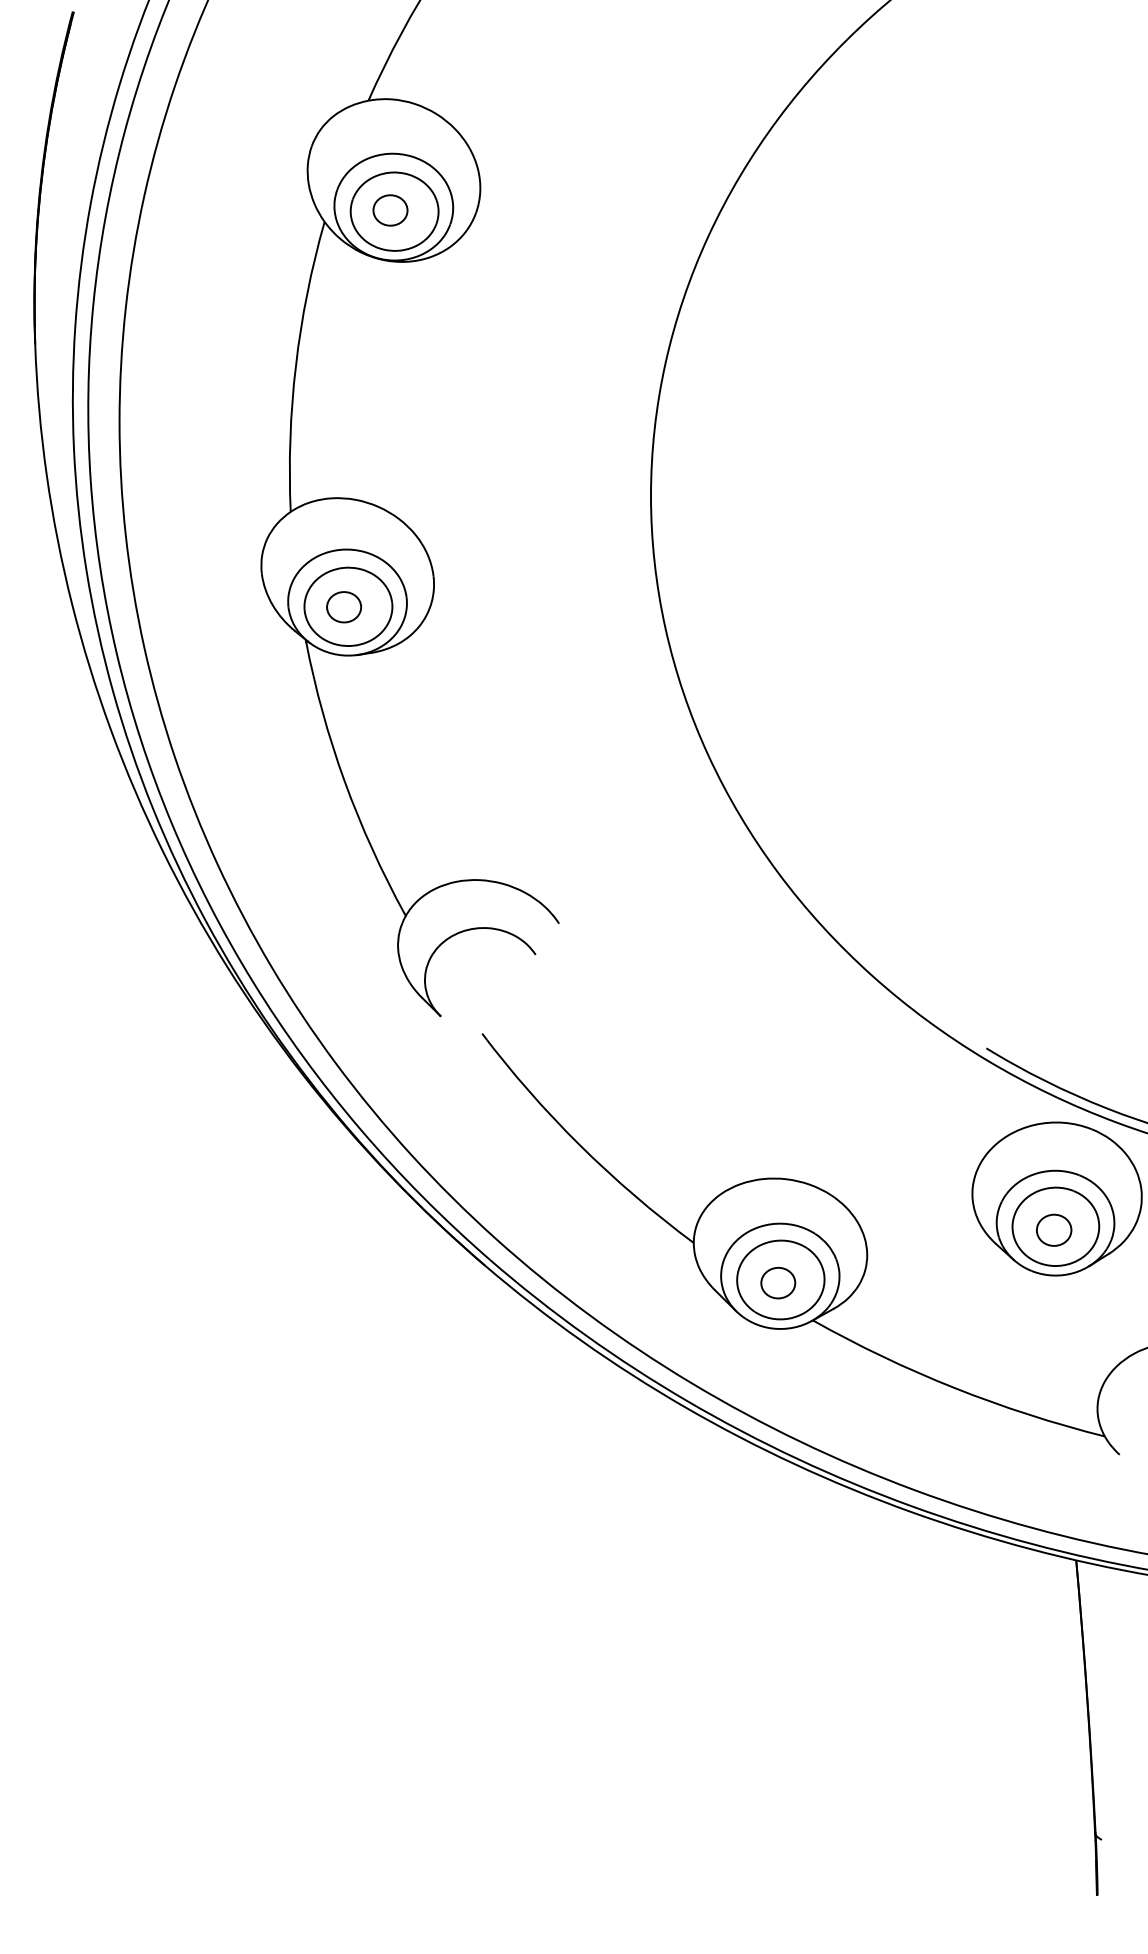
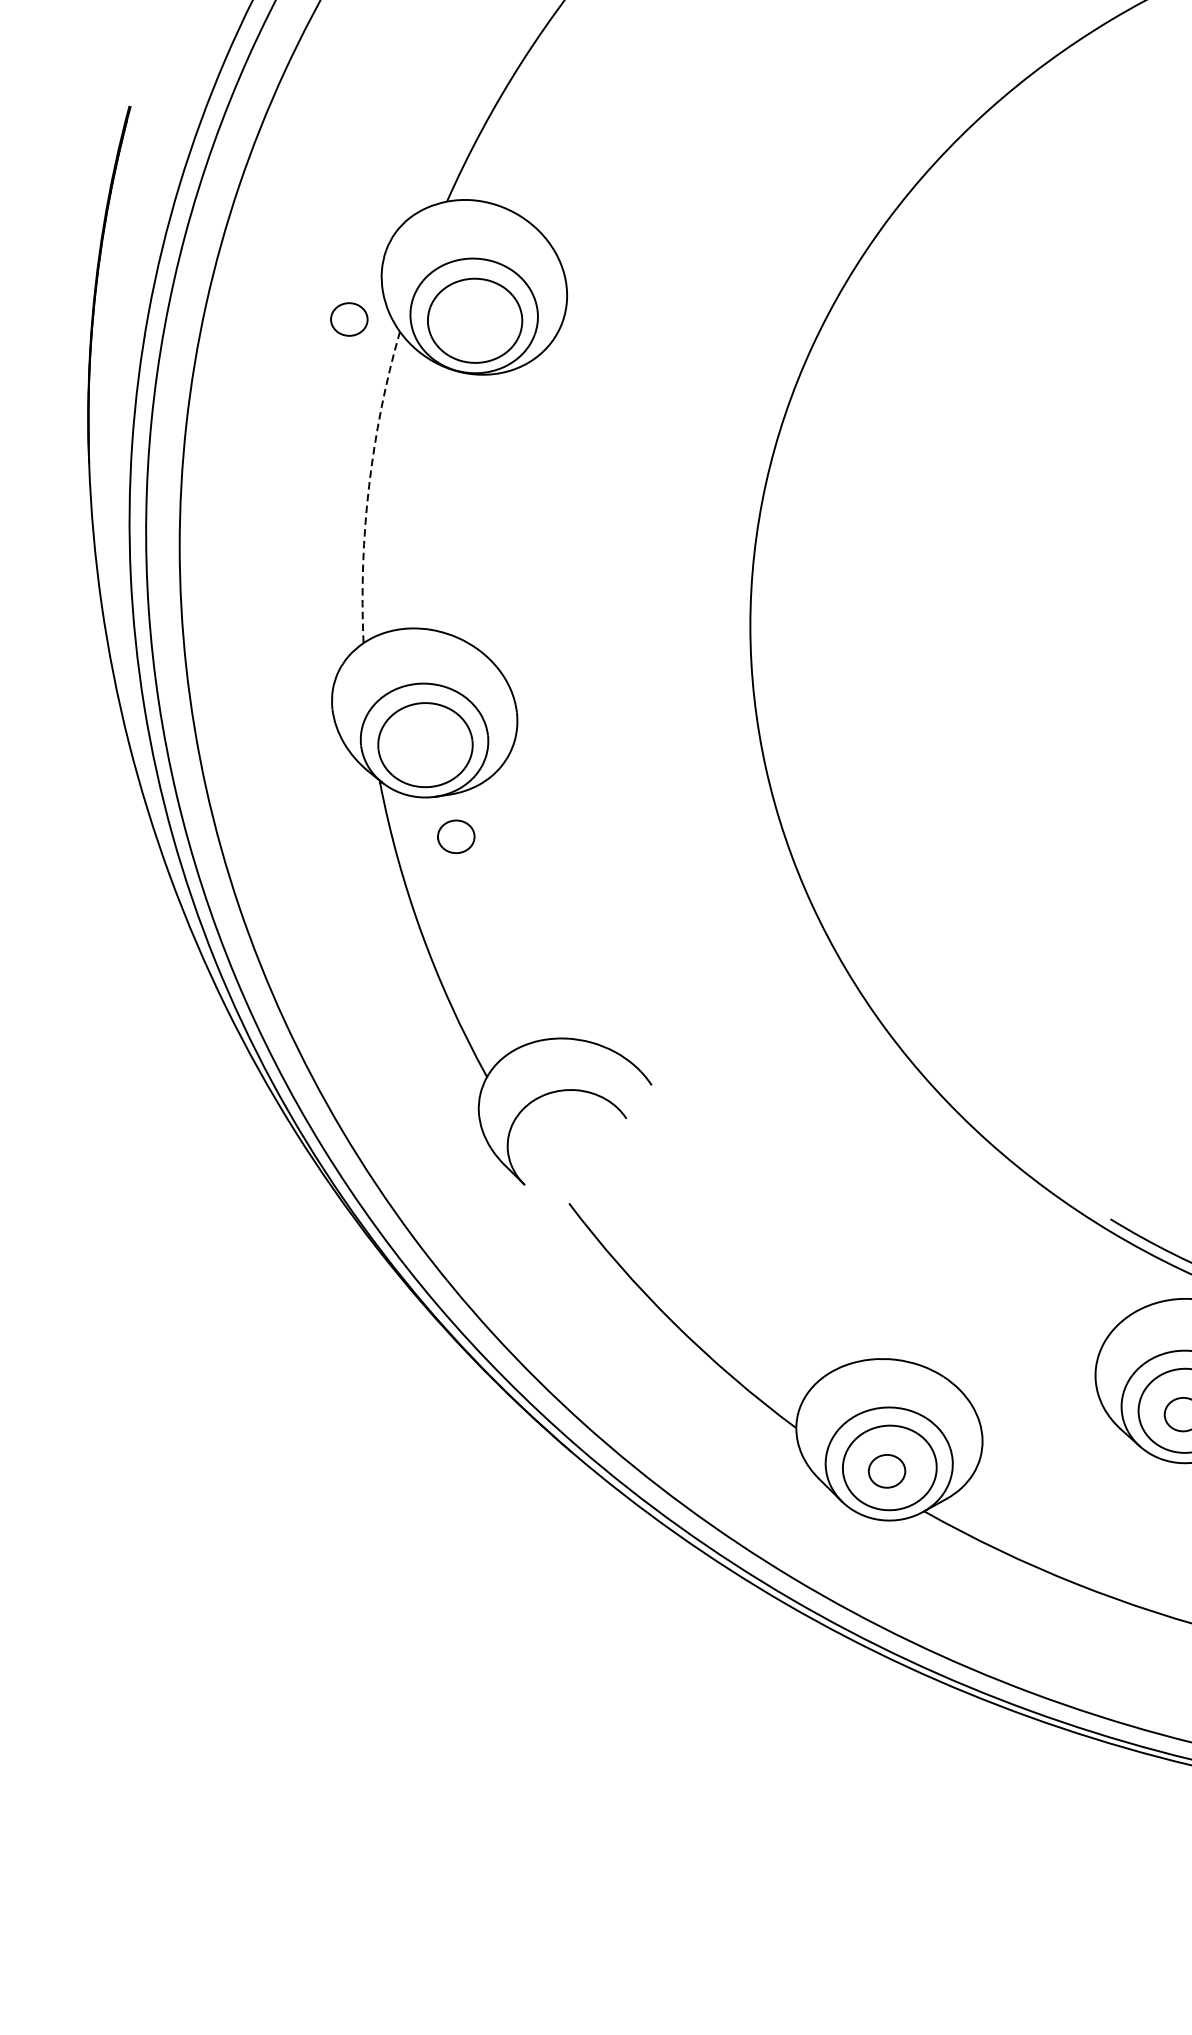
part: (390, 210) -> (349, 319), moved
arc: (295, 365) -> (368, 485), solid -> dashed
part: (344, 607) -> (456, 837), moved

